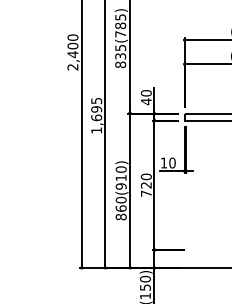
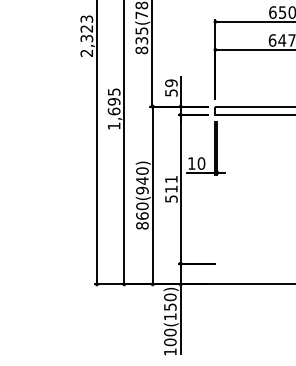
text: (72, 45) -> (86, 28), 2,400 -> 2,323
text: (146, 97) -> (171, 87), 40 -> 59
text: (121, 177) -> (142, 180), 860(910) -> 860(940)
text: (146, 184) -> (171, 188), 720 -> 511

